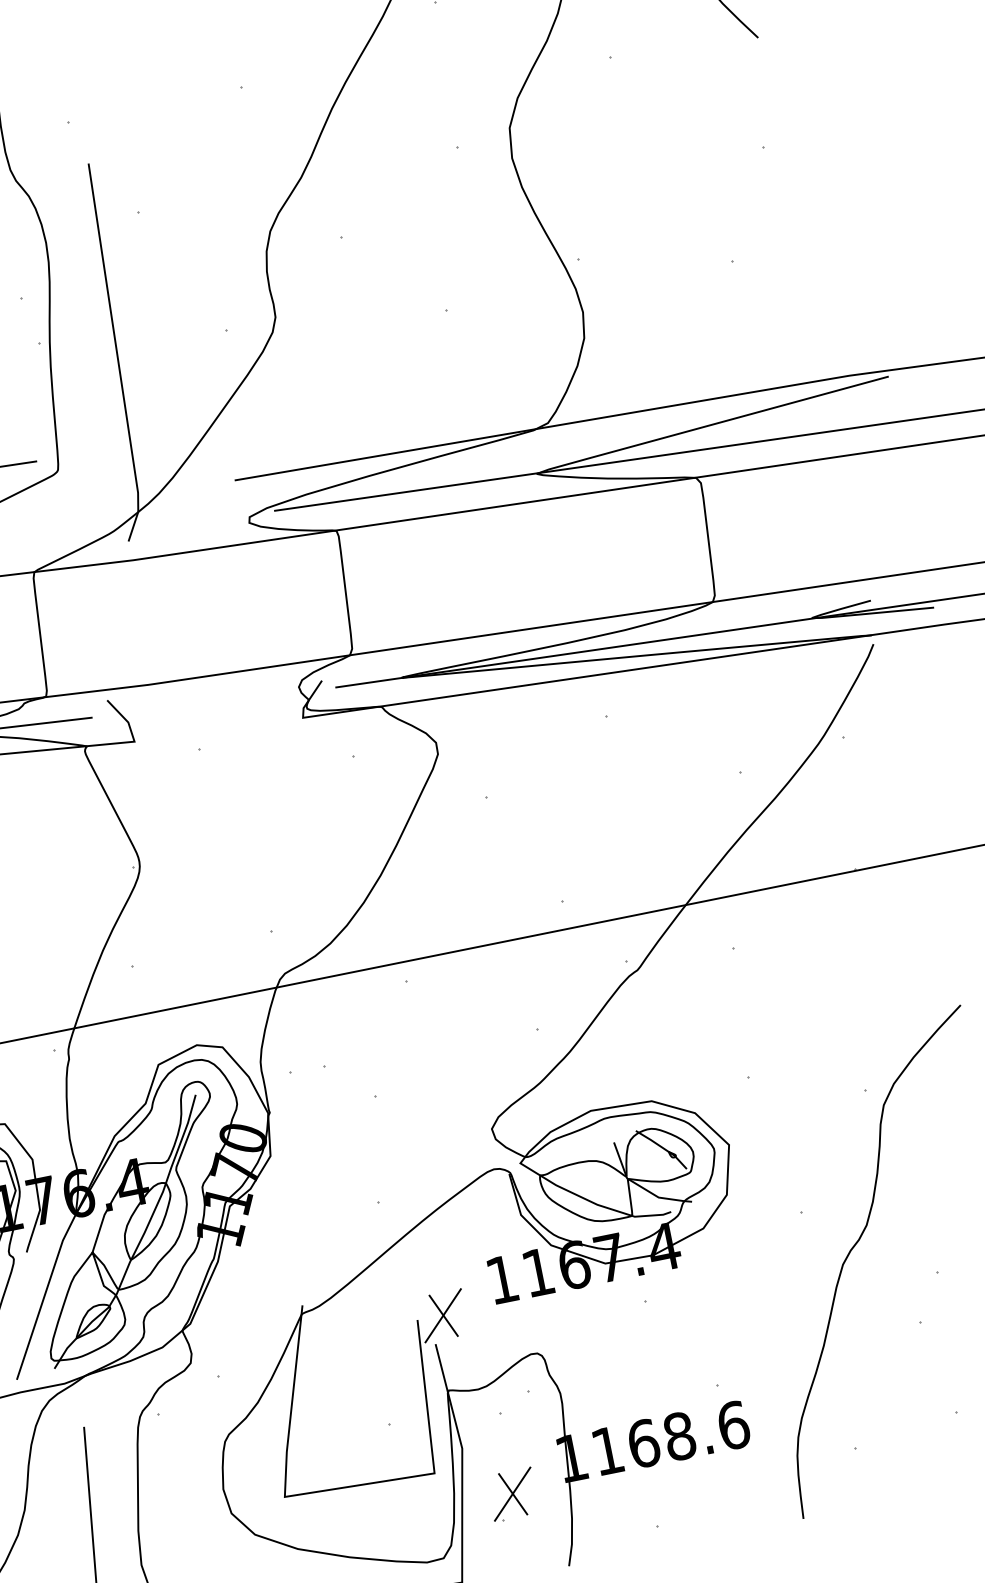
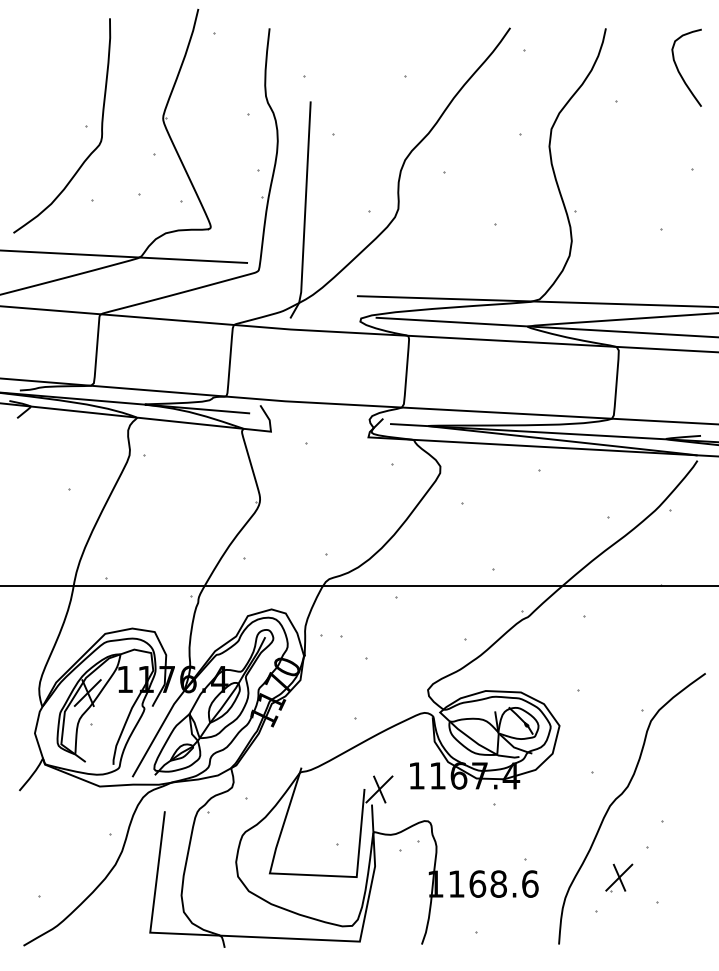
part: (512, 1493) -> (619, 877), moved

